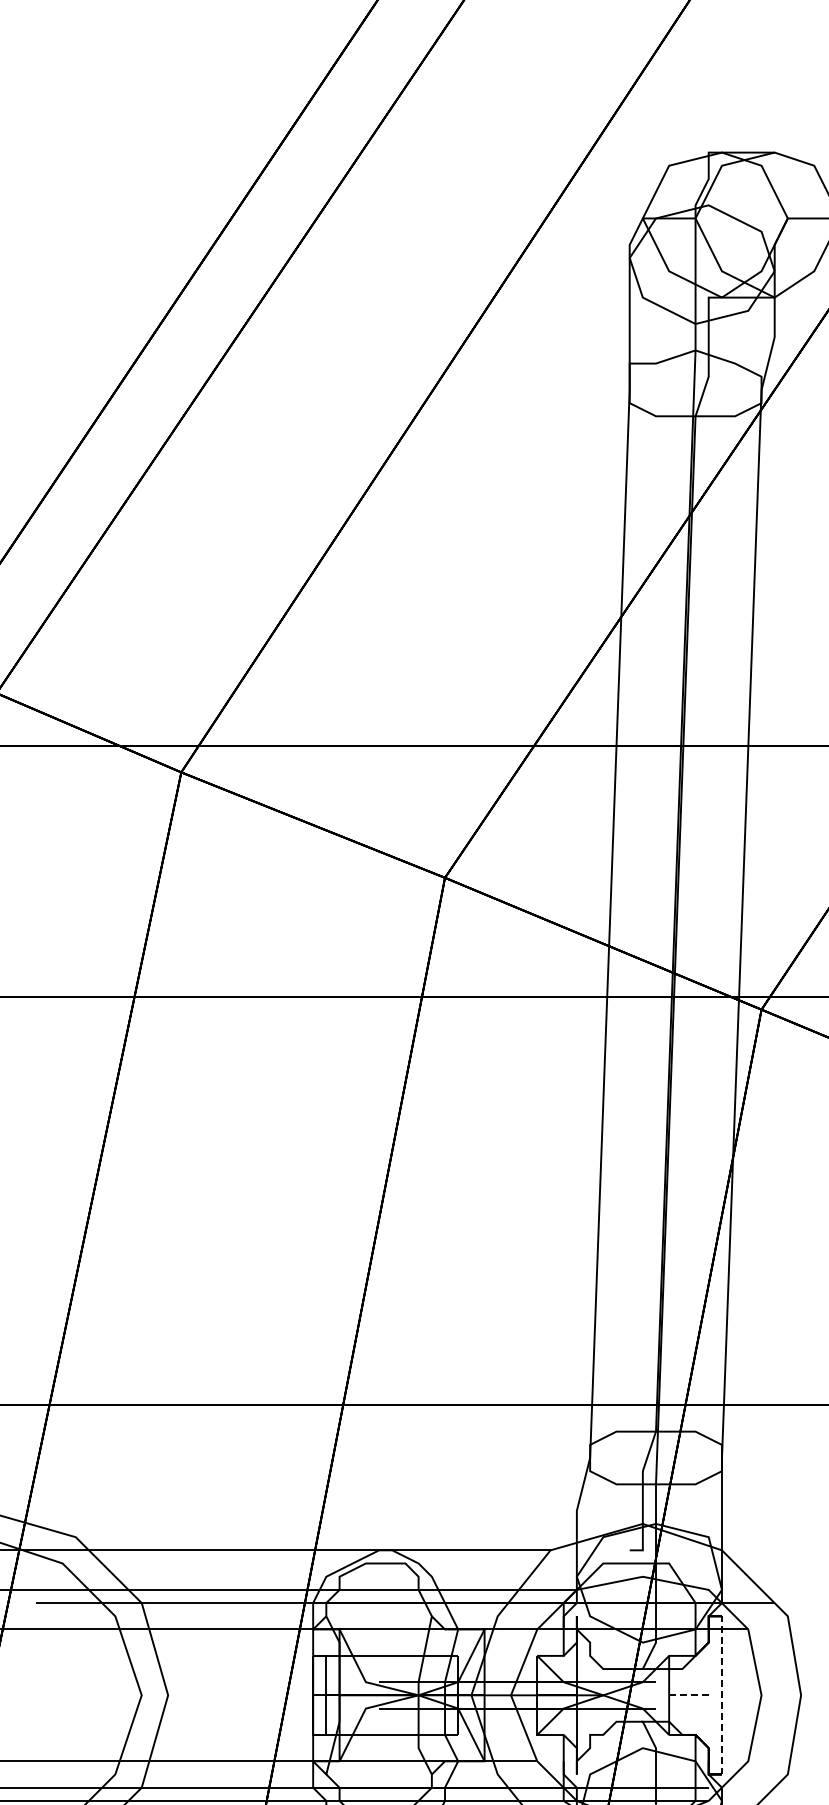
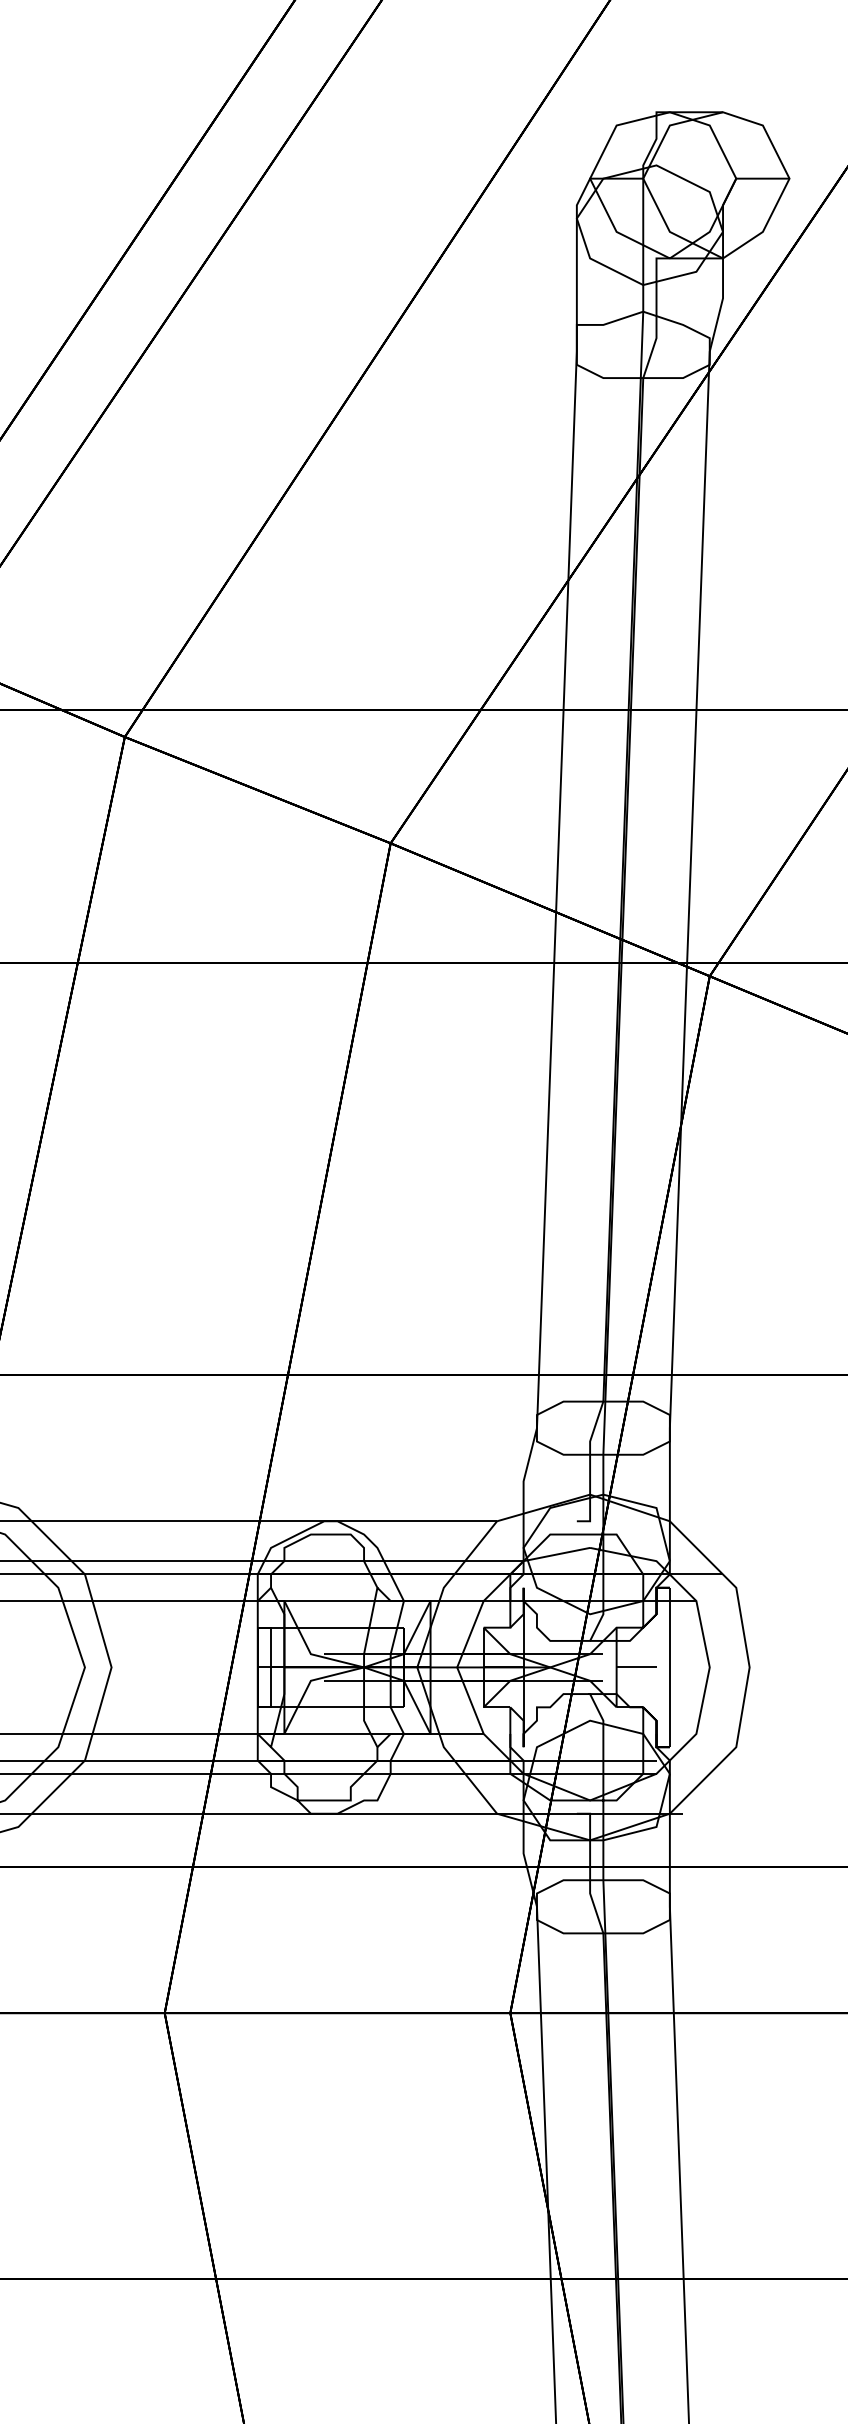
line: (688, 1695) -> (636, 1667), dashed -> solid
line: (721, 1695) -> (669, 1667), dashed -> solid

